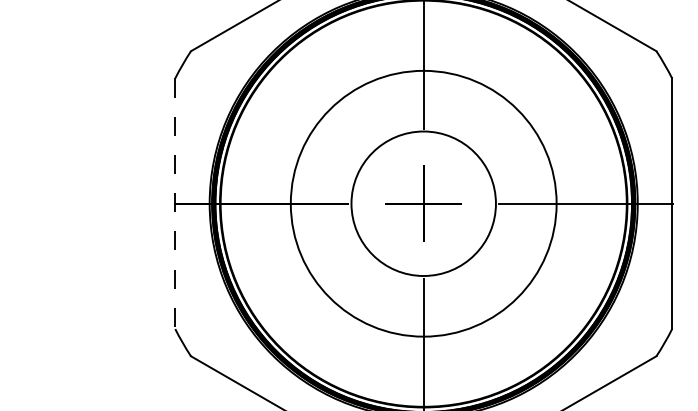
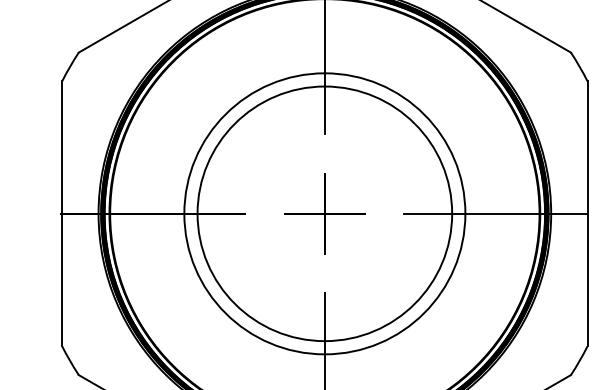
circle: (423, 203) -> (324, 213), size x1.67
line: (175, 204) -> (62, 214), dashed -> solid

